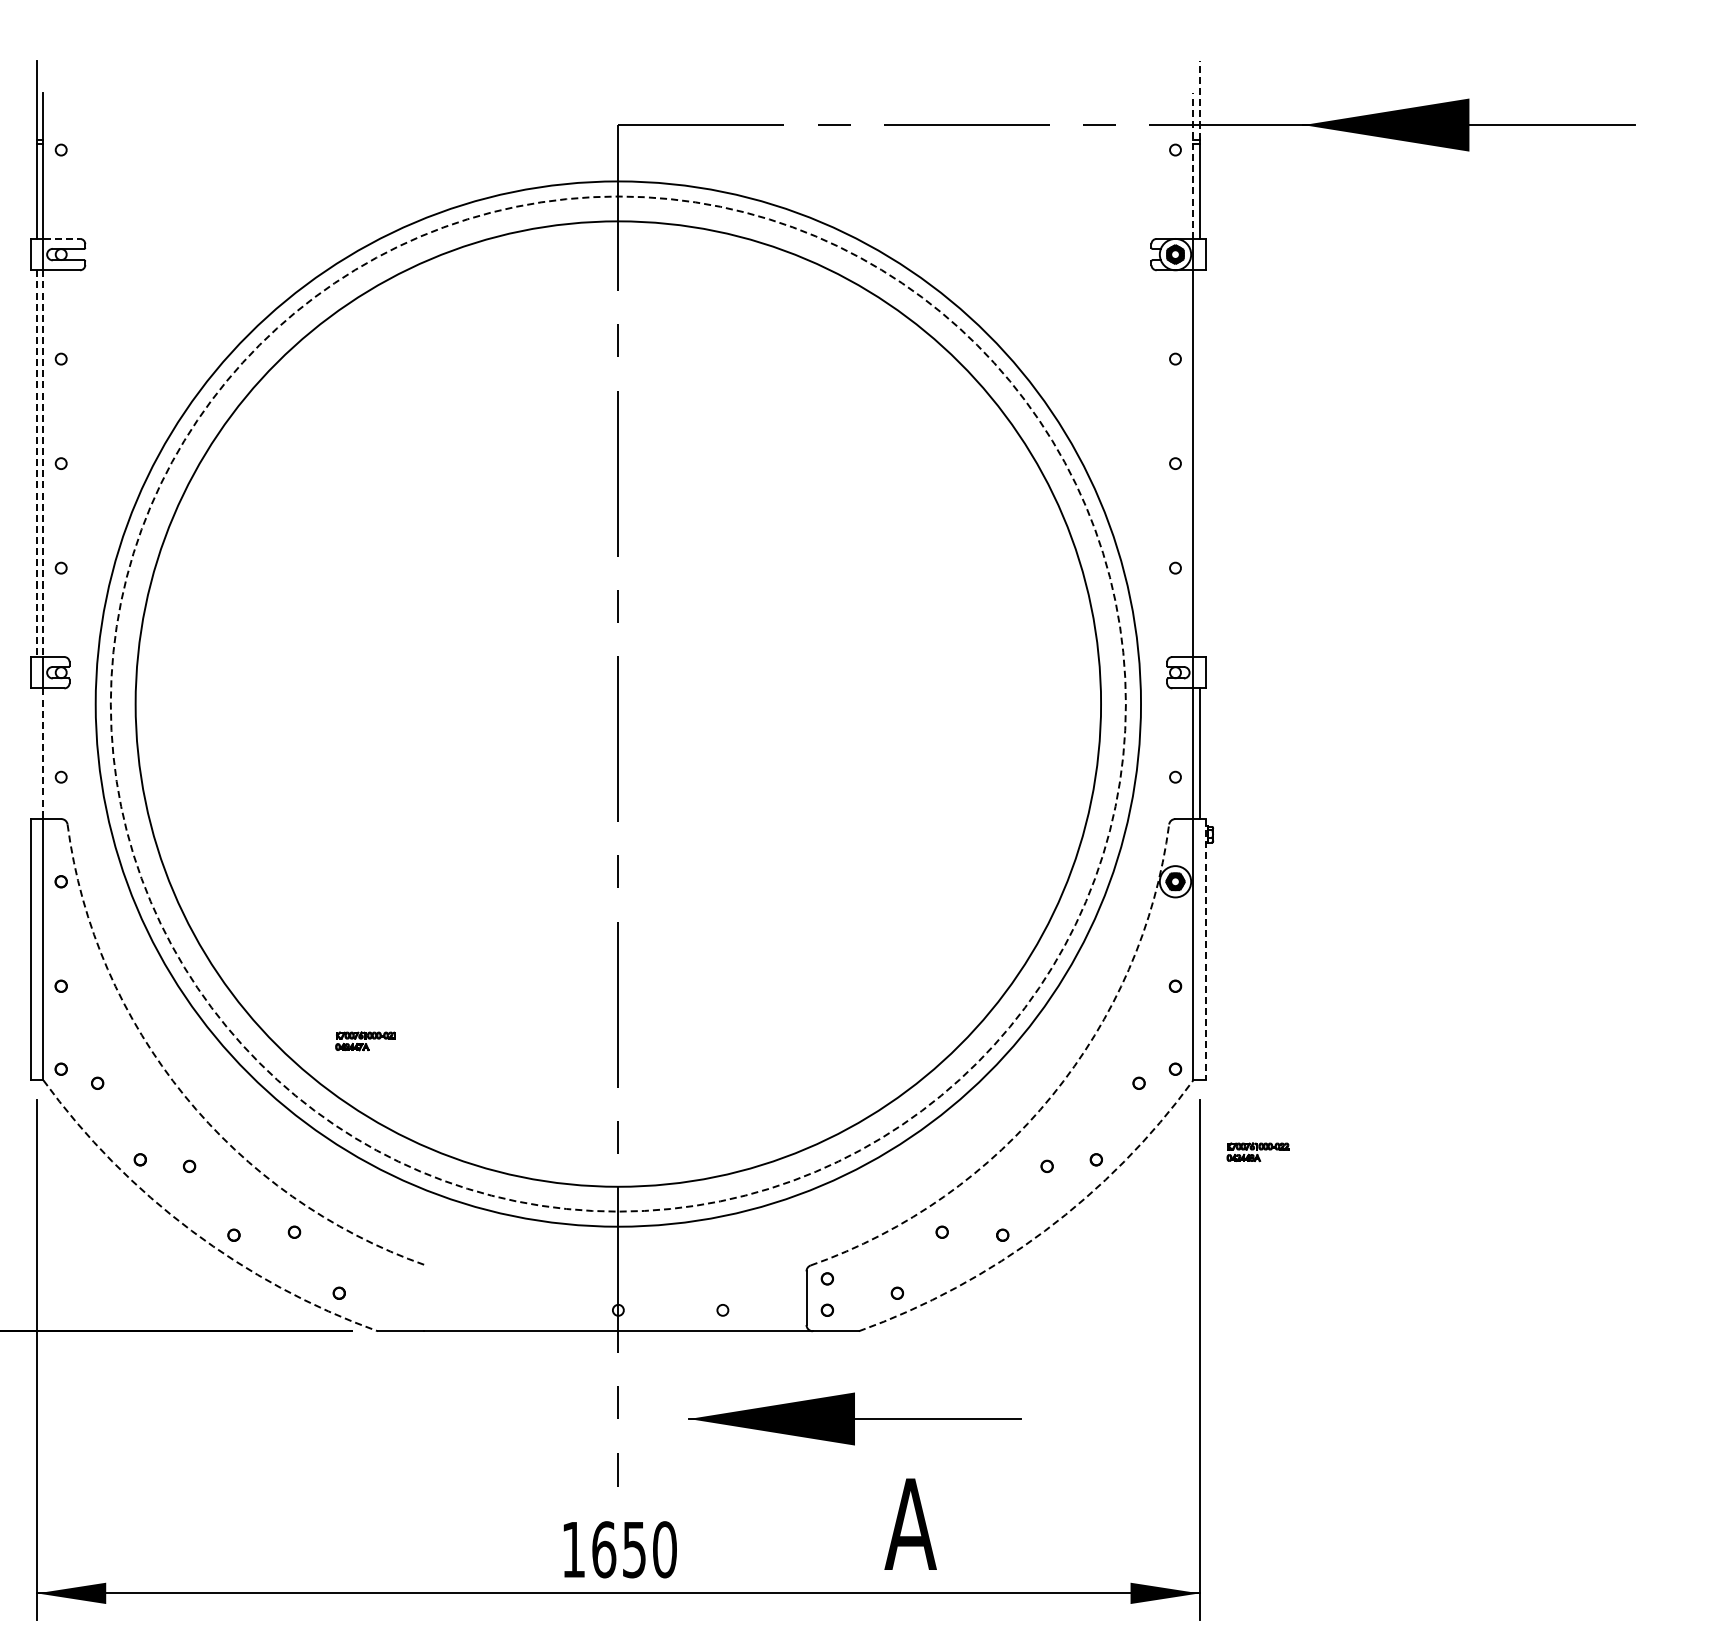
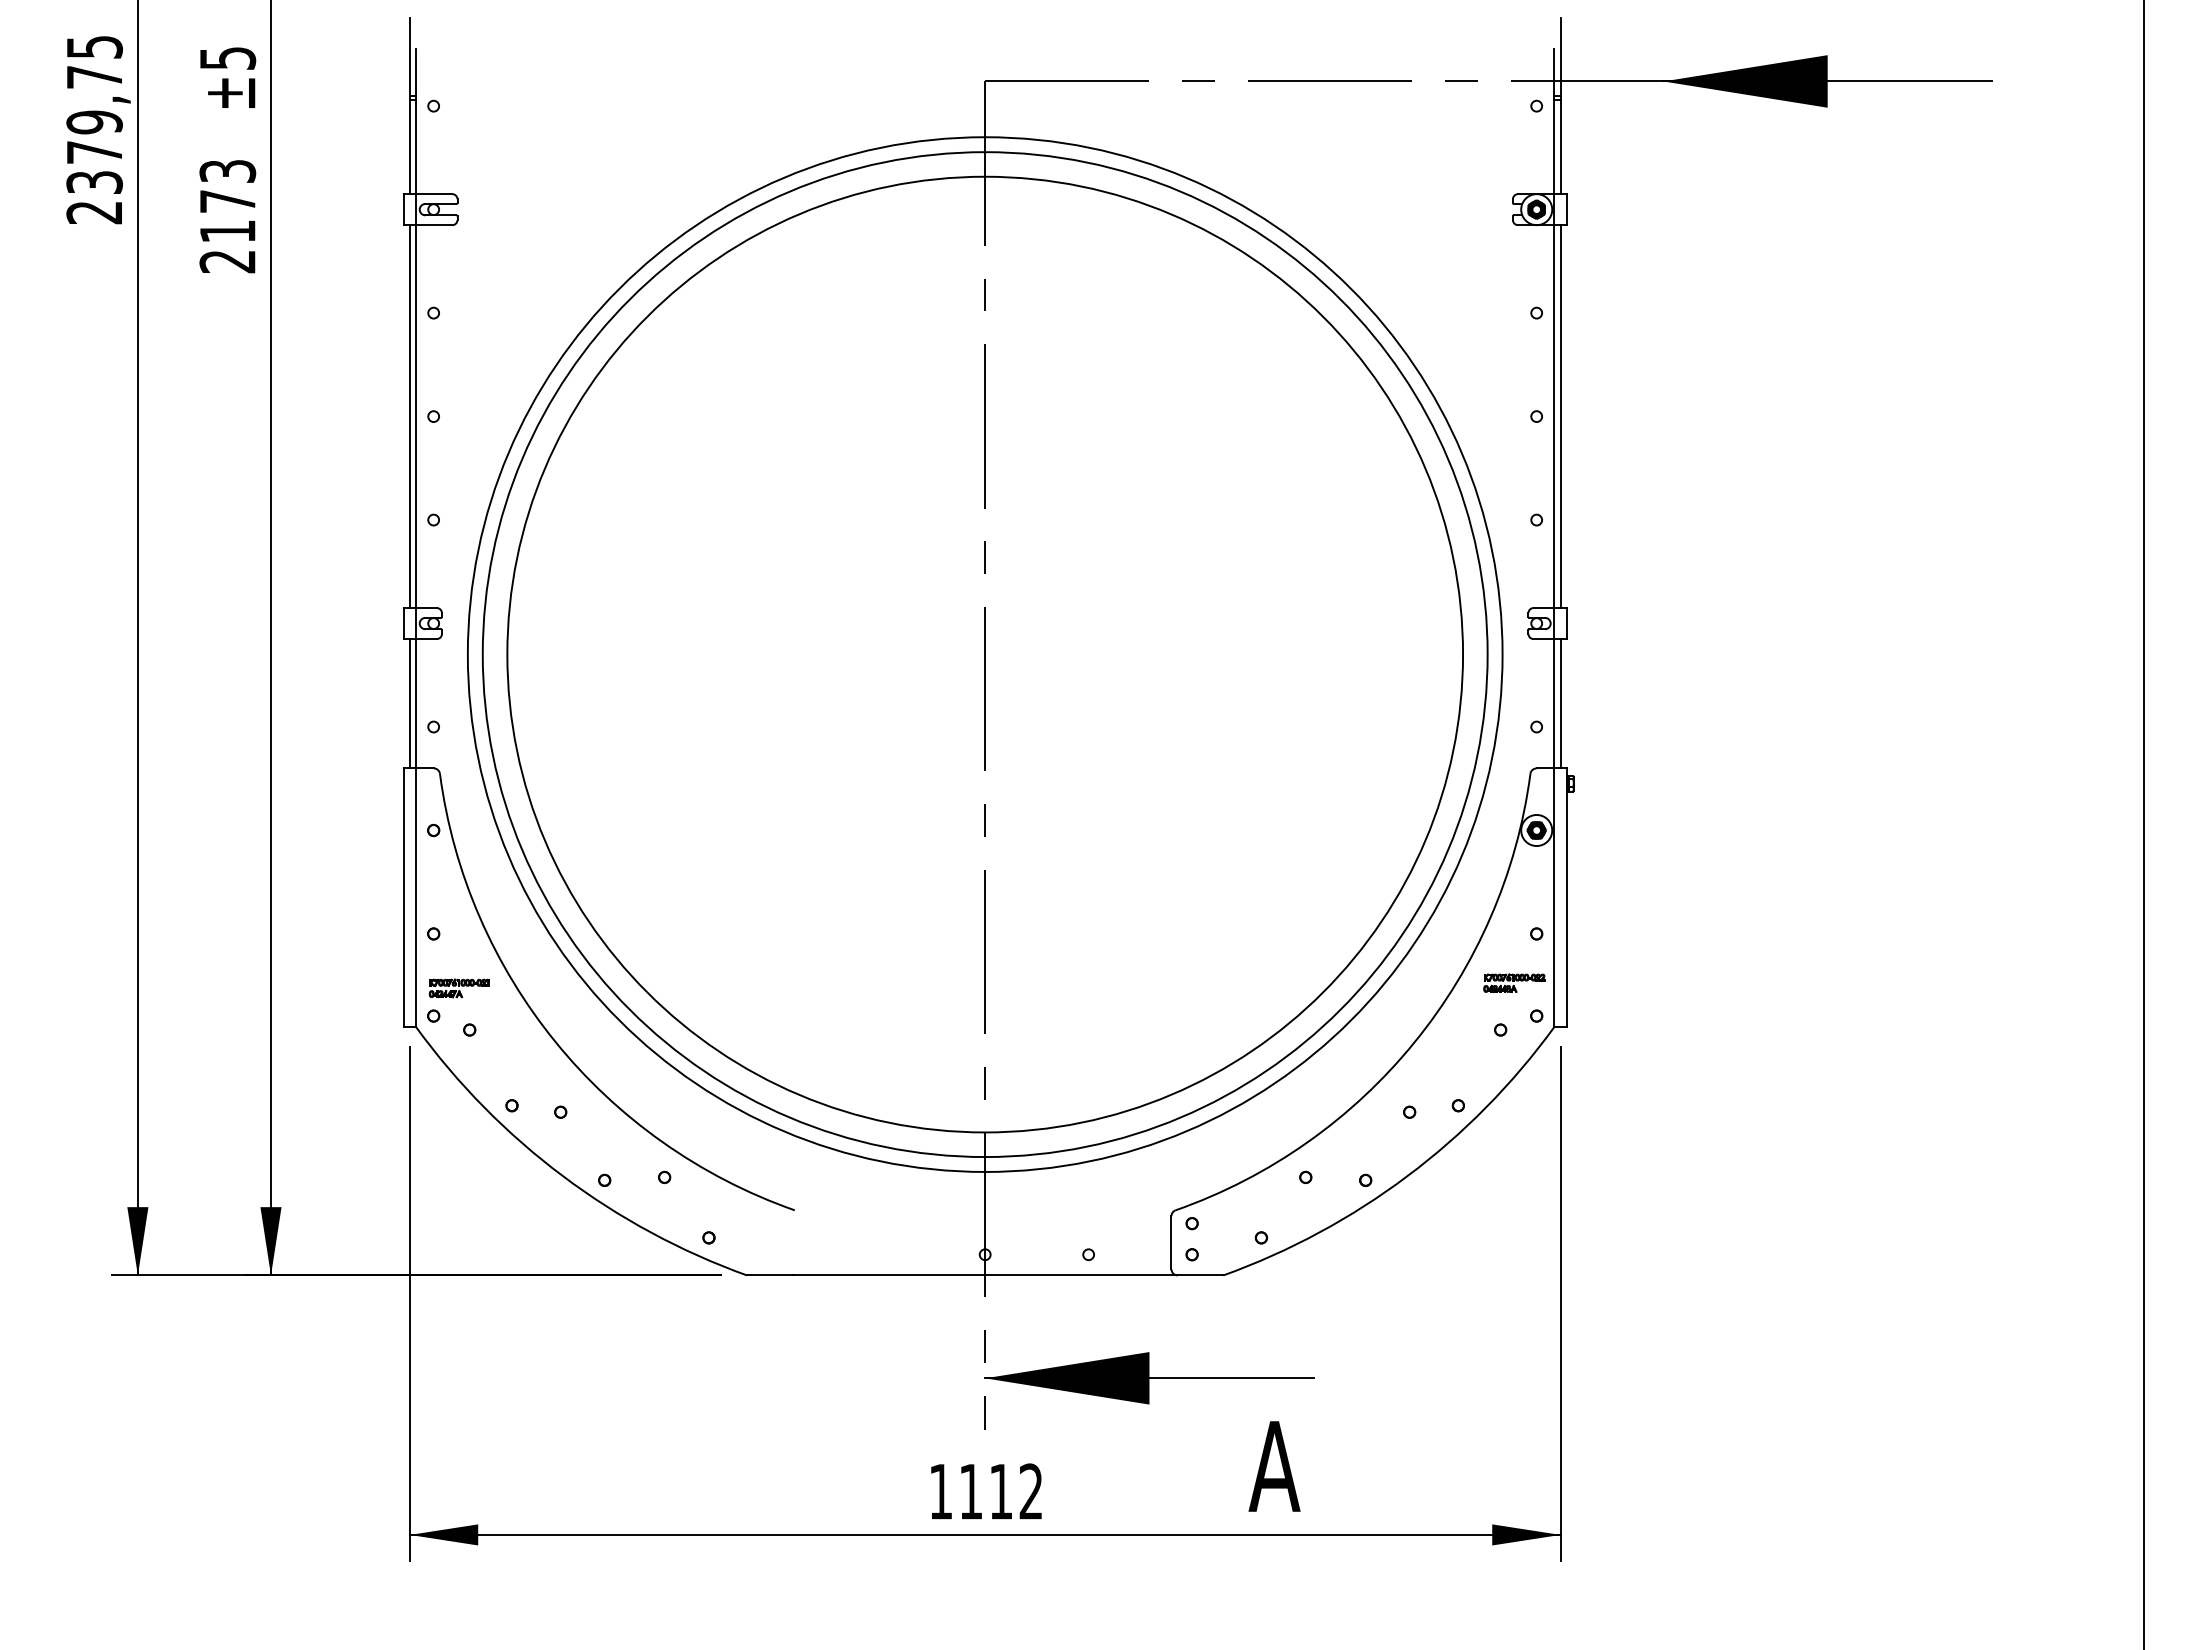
line: (1199, 100) -> (1560, 57), dashed -> solid
line: (1193, 165) -> (1554, 121), dashed -> solid
line: (62, 239) -> (434, 194), dashed -> solid
line: (1199, 463) -> (1560, 416), added
line: (36, 464) -> (409, 417), dashed -> solid
line: (43, 464) -> (416, 417), dashed -> solid
circle: (617, 703) -> (984, 654), dashed -> solid
line: (36, 753) -> (409, 703), added
line: (43, 753) -> (416, 703), dashed -> solid
line: (1205, 950) -> (1566, 898), dashed -> solid
part: (365, 1041) -> (458, 988), moved
arc: (184, 1095) -> (555, 1042), dashed -> solid
arc: (1052, 1095) -> (1414, 1042), dashed -> solid
part: (1258, 1151) -> (1514, 982), moved
arc: (191, 1231) -> (562, 1176), dashed -> solid
arc: (1044, 1231) -> (1407, 1176), dashed -> solid
part: (855, 1419) -> (1149, 1378), moved
text: (634, 1549) -> (1001, 1491), 1650 -> 1112

